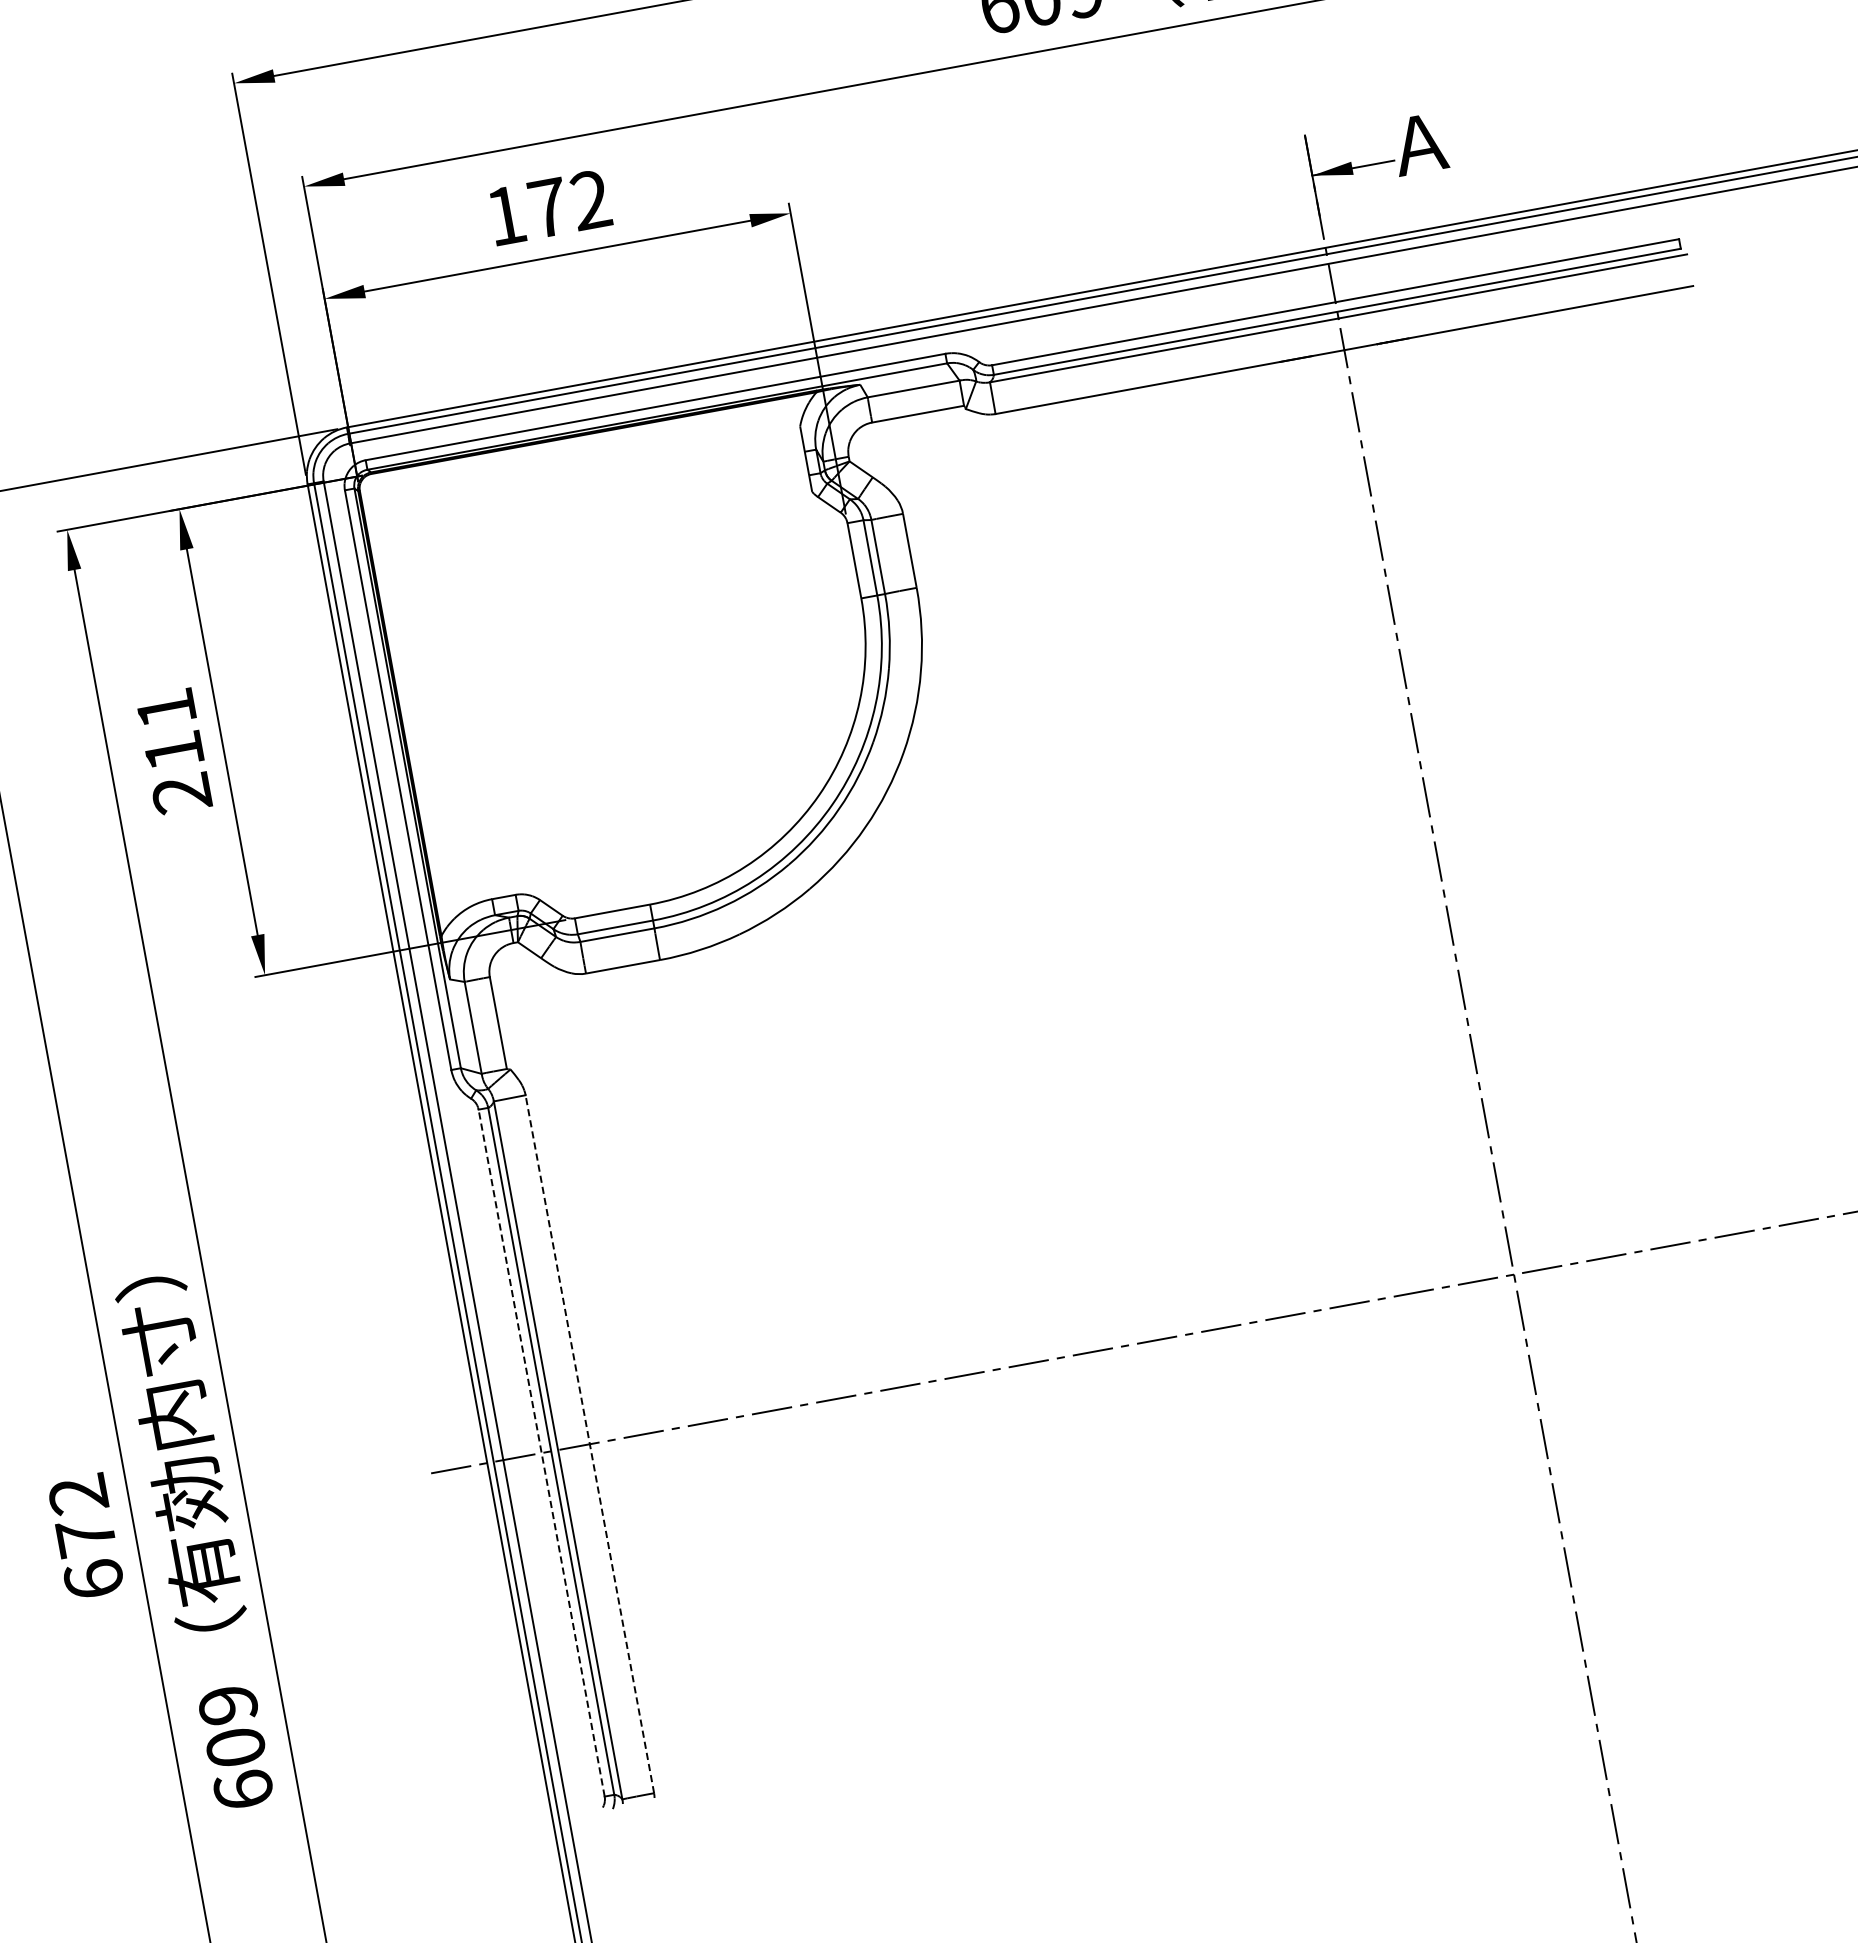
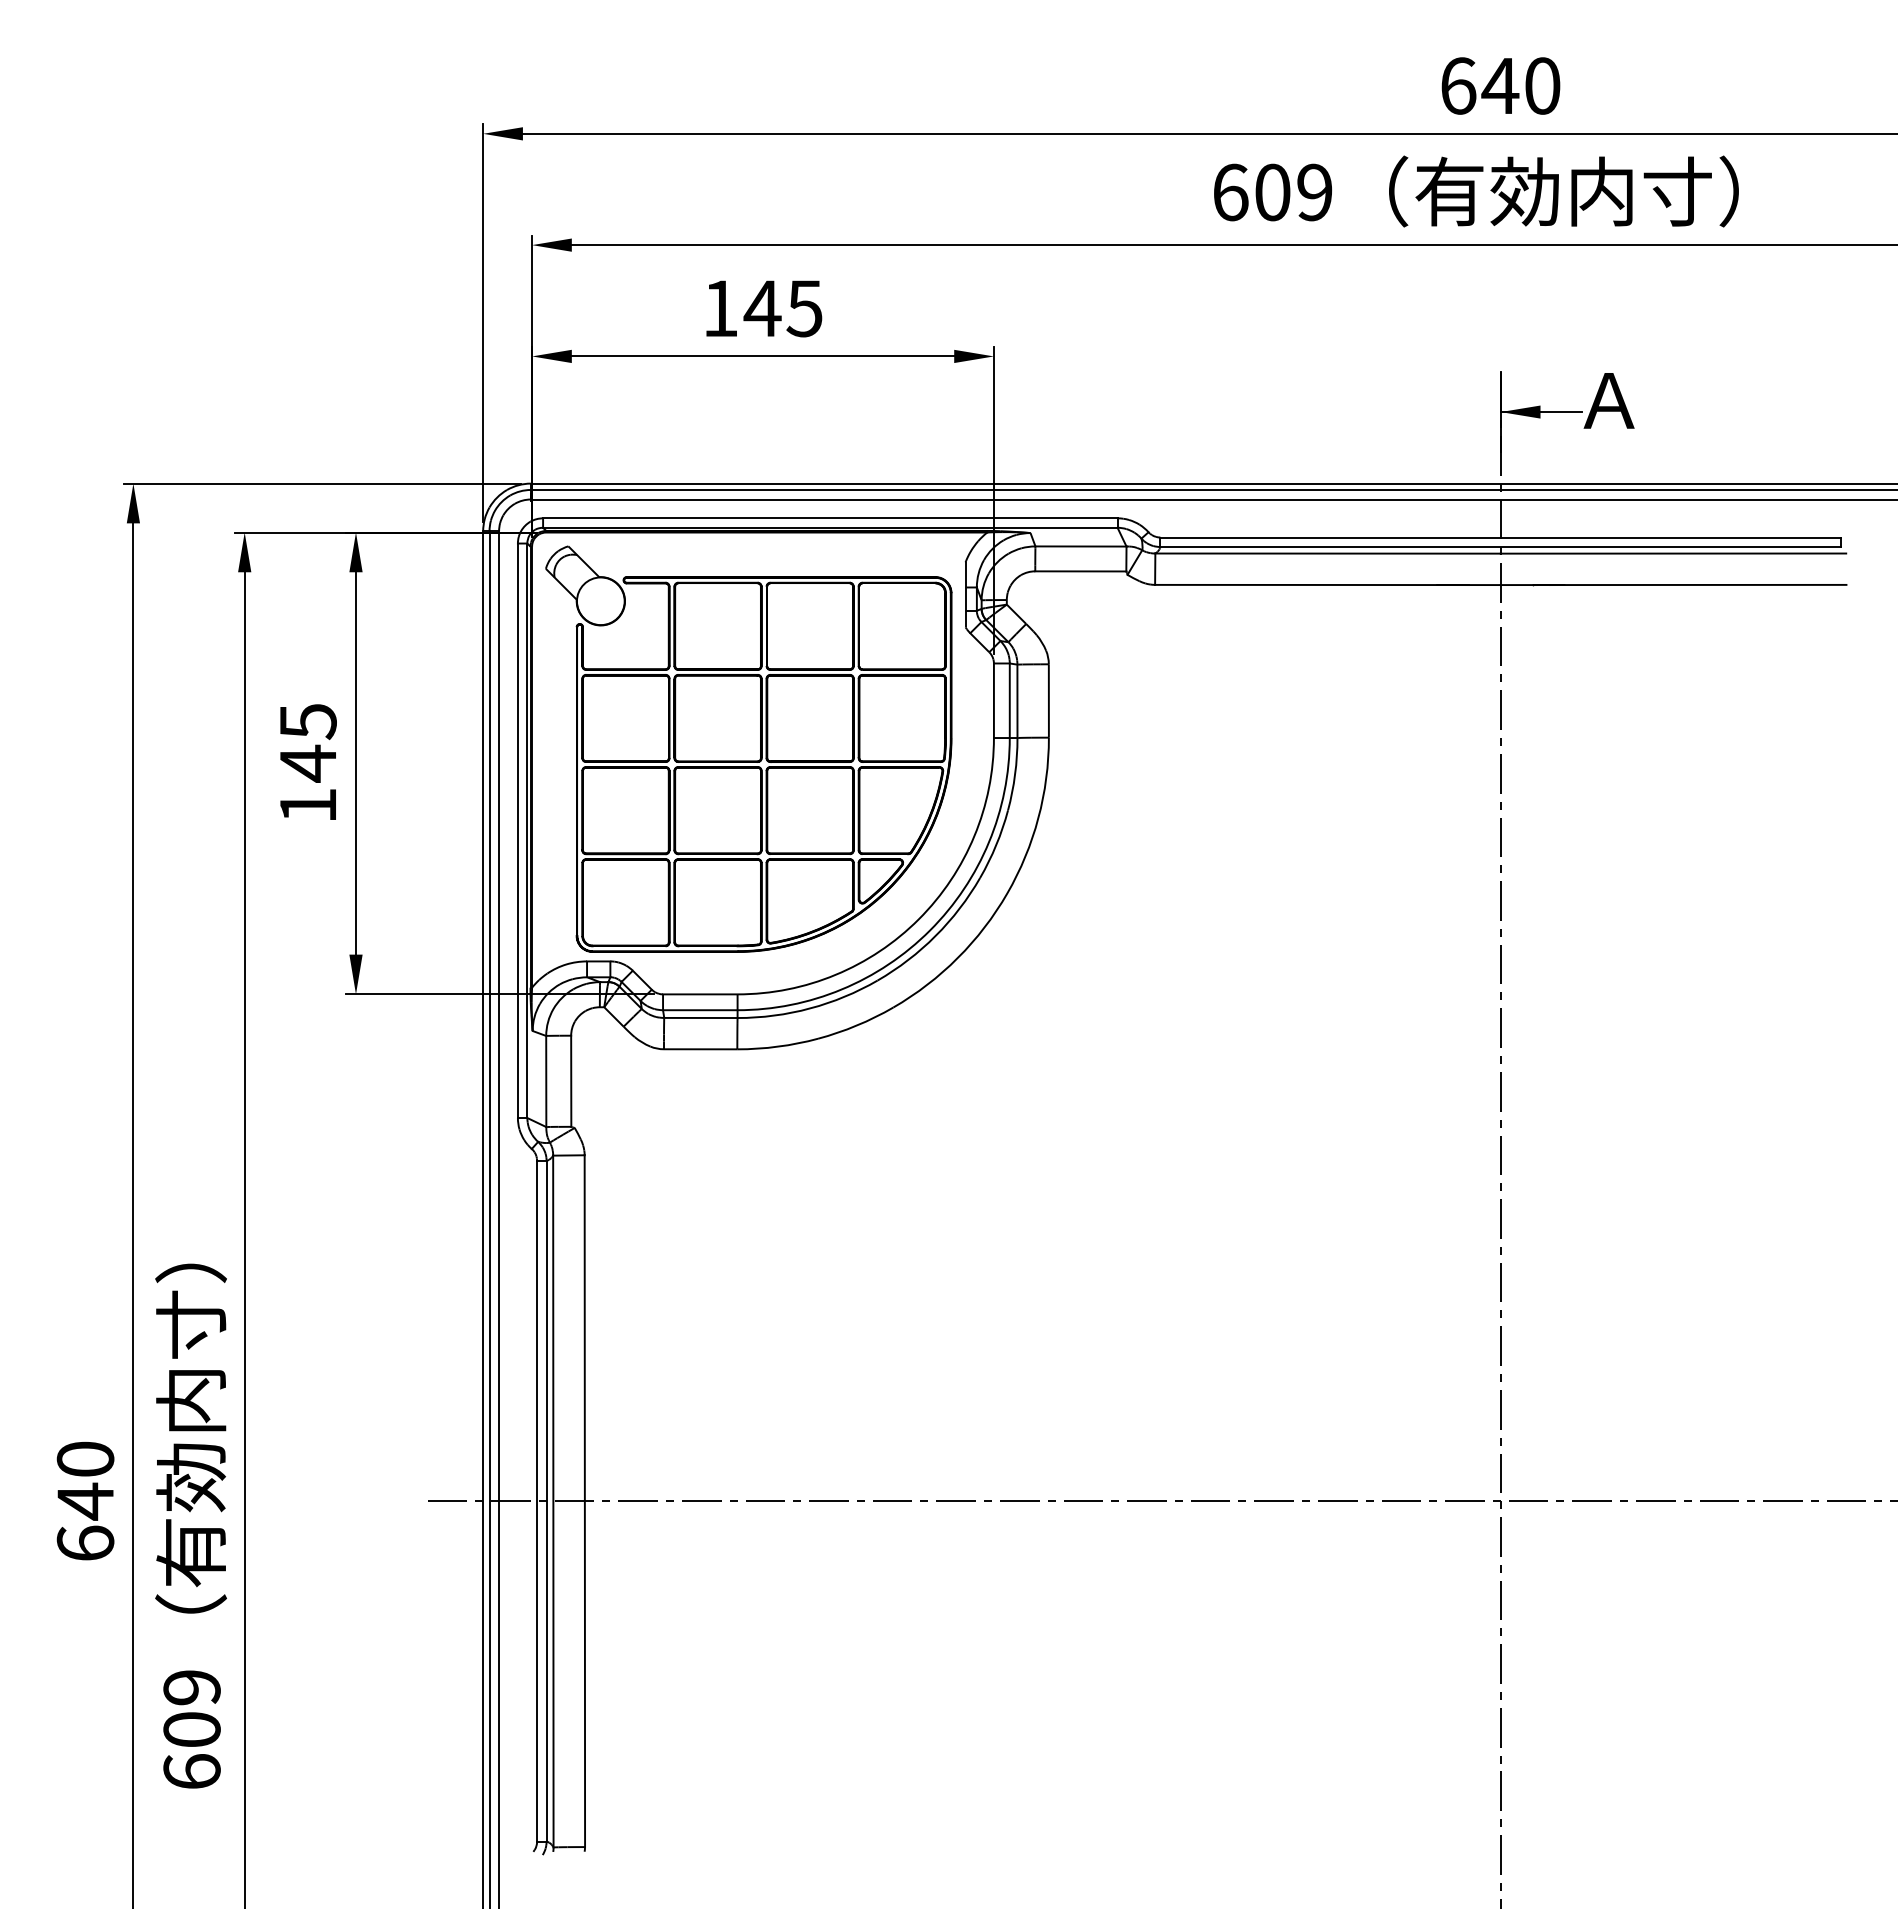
text: (568, 204) -> (782, 308), 172 -> 145
part: (615, 654) -> (748, 748), added
text: (173, 751) -> (307, 763), 211 -> 145
line: (589, 1444) -> (584, 1501), dashed -> solid
line: (541, 1452) -> (537, 1500), dashed -> solid
text: (82, 1515) -> (85, 1480), 672 -> 640

